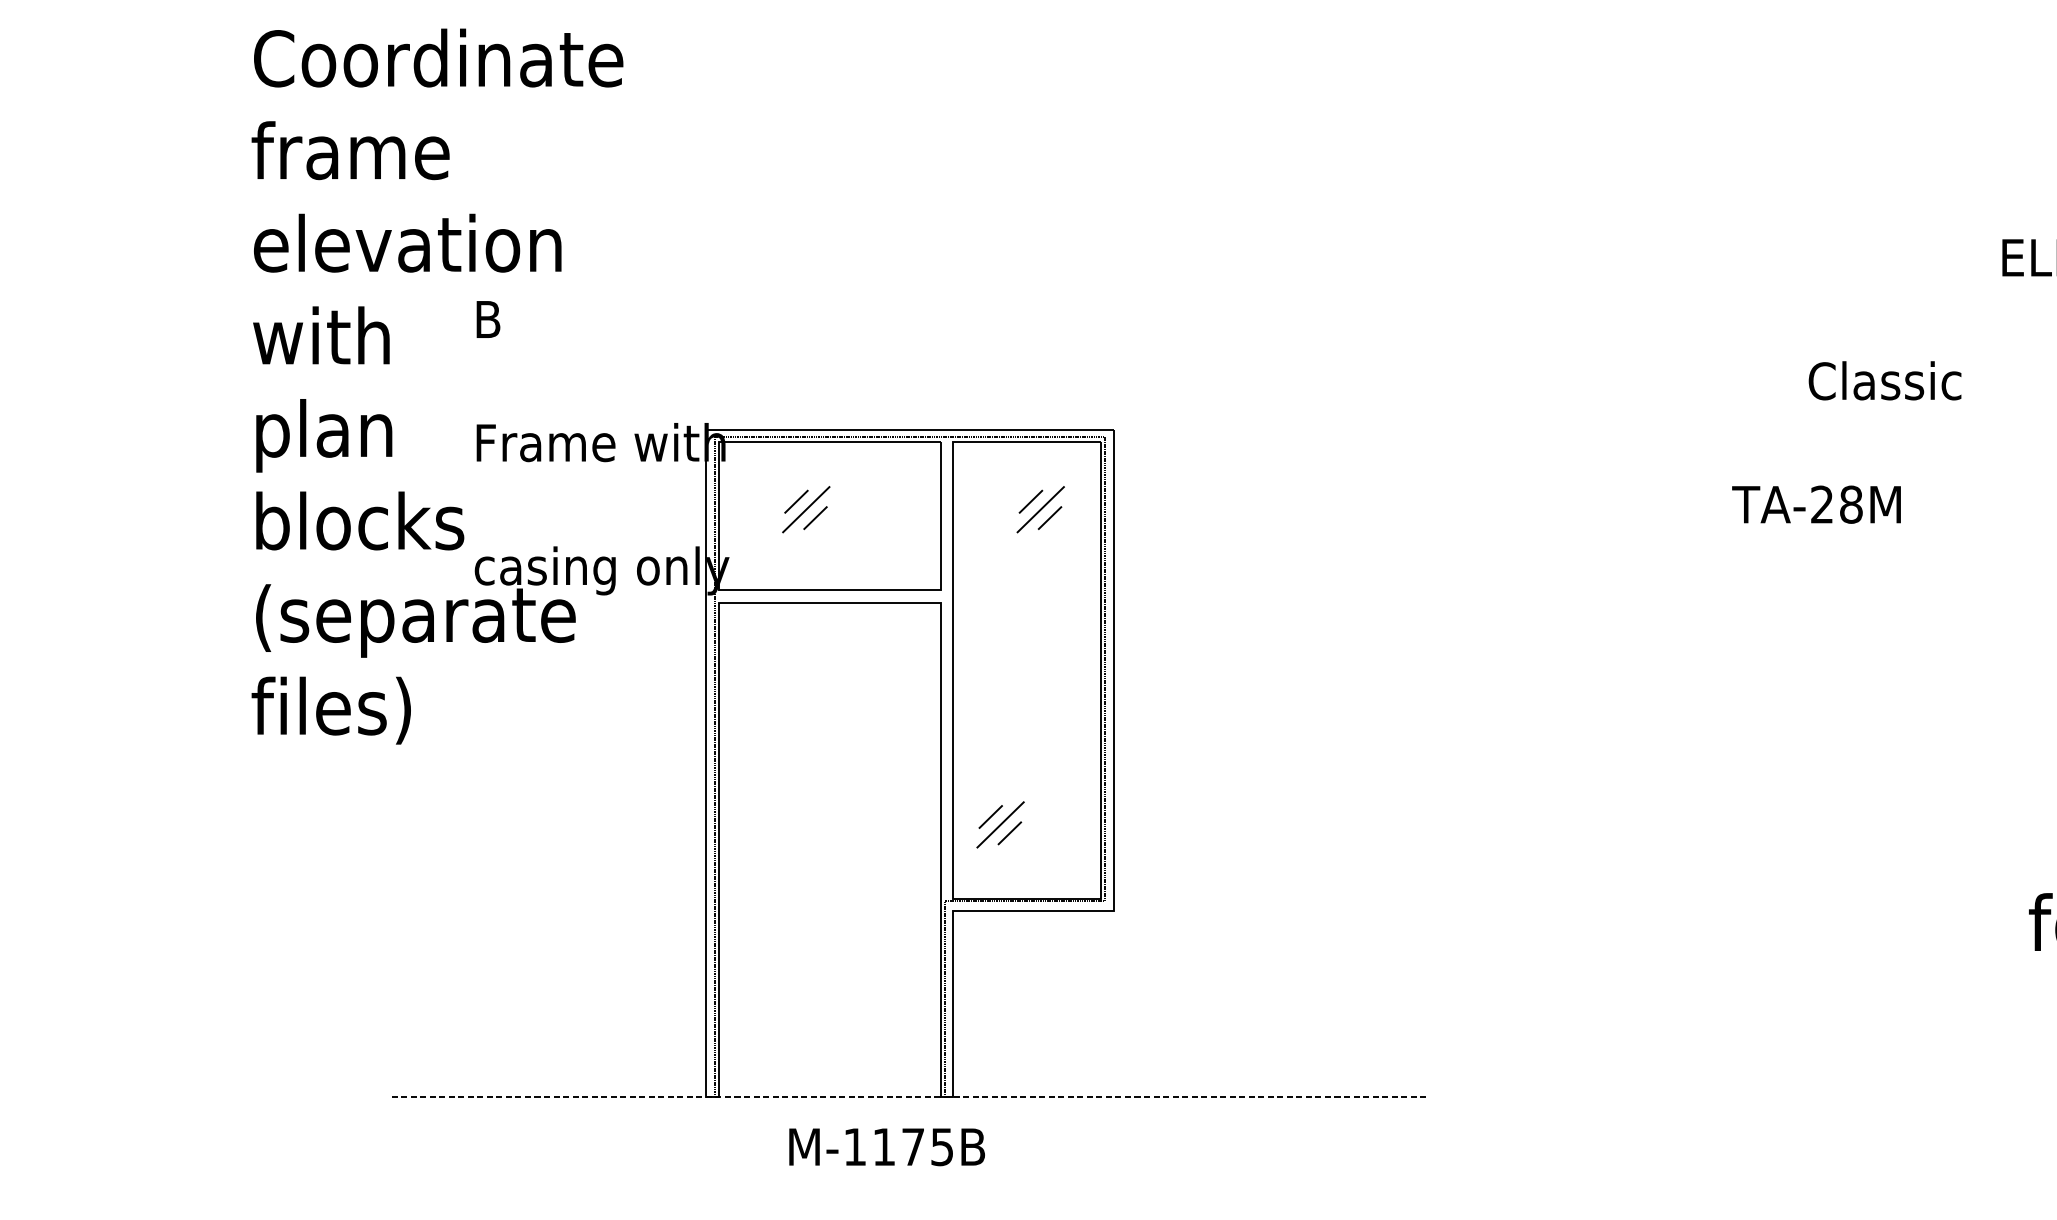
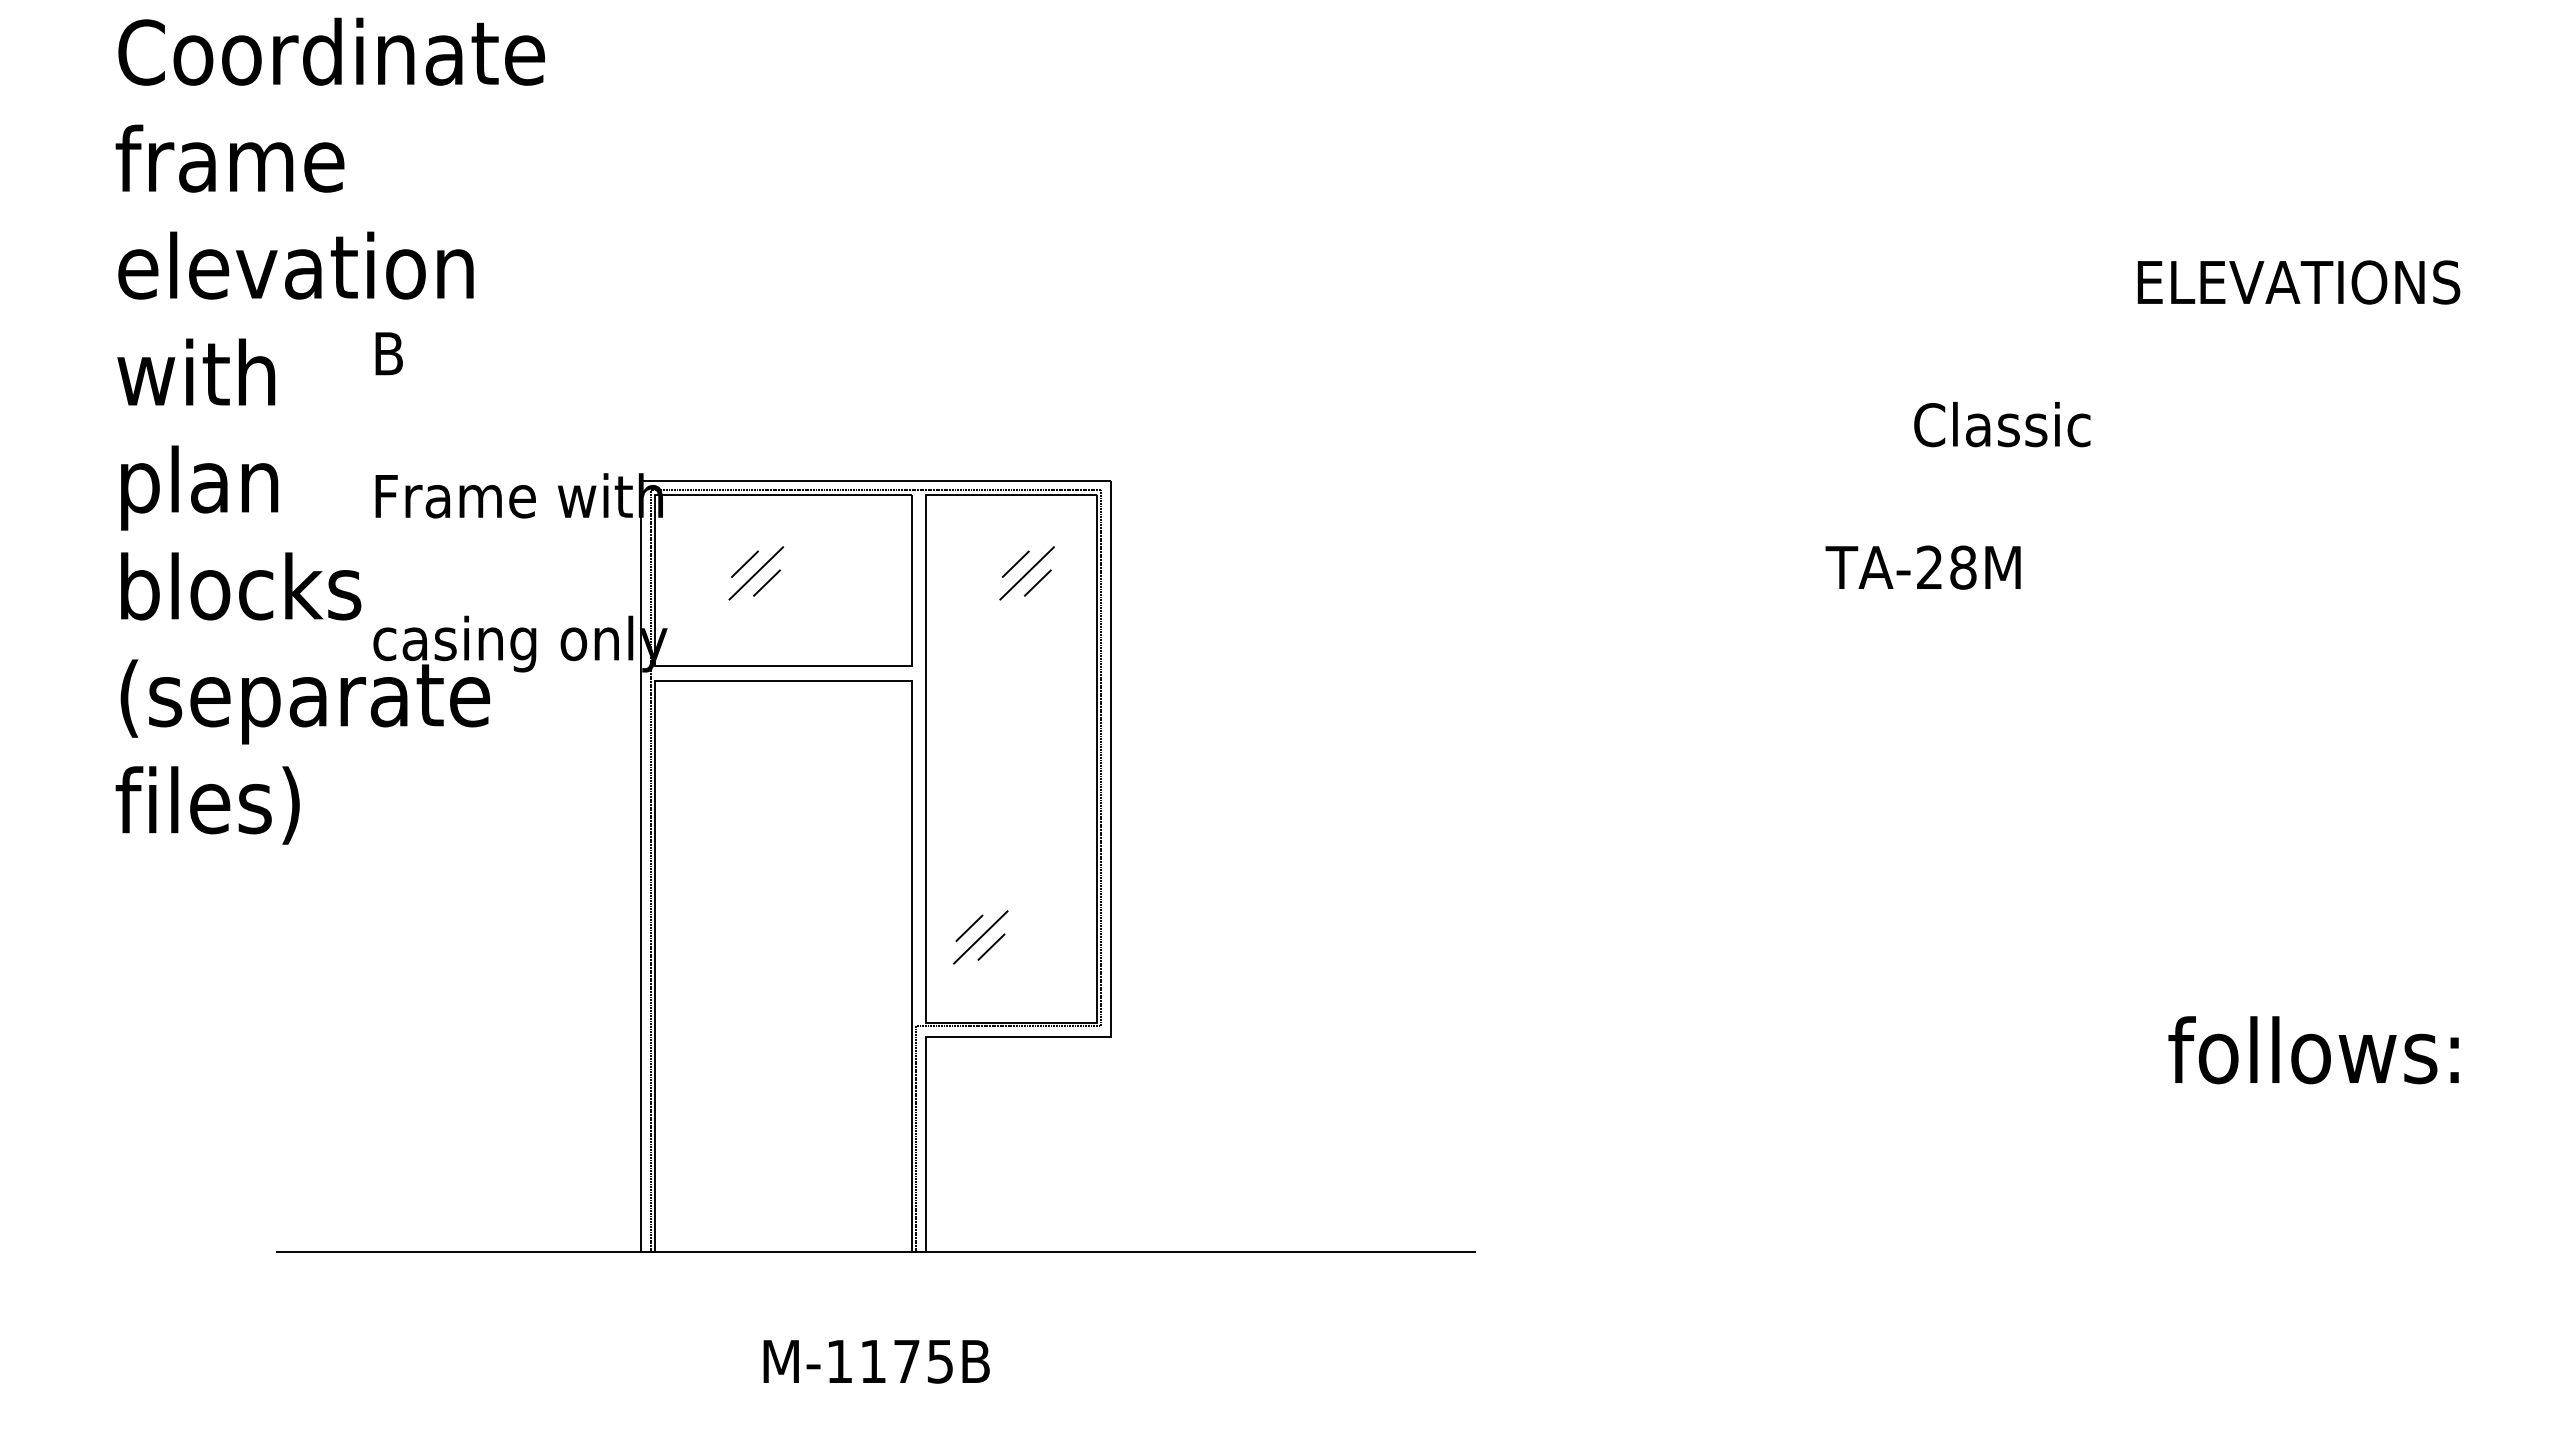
line: (910, 1097) -> (876, 1252), dashed -> solid
text: (886, 1147) -> (876, 1361), moved

